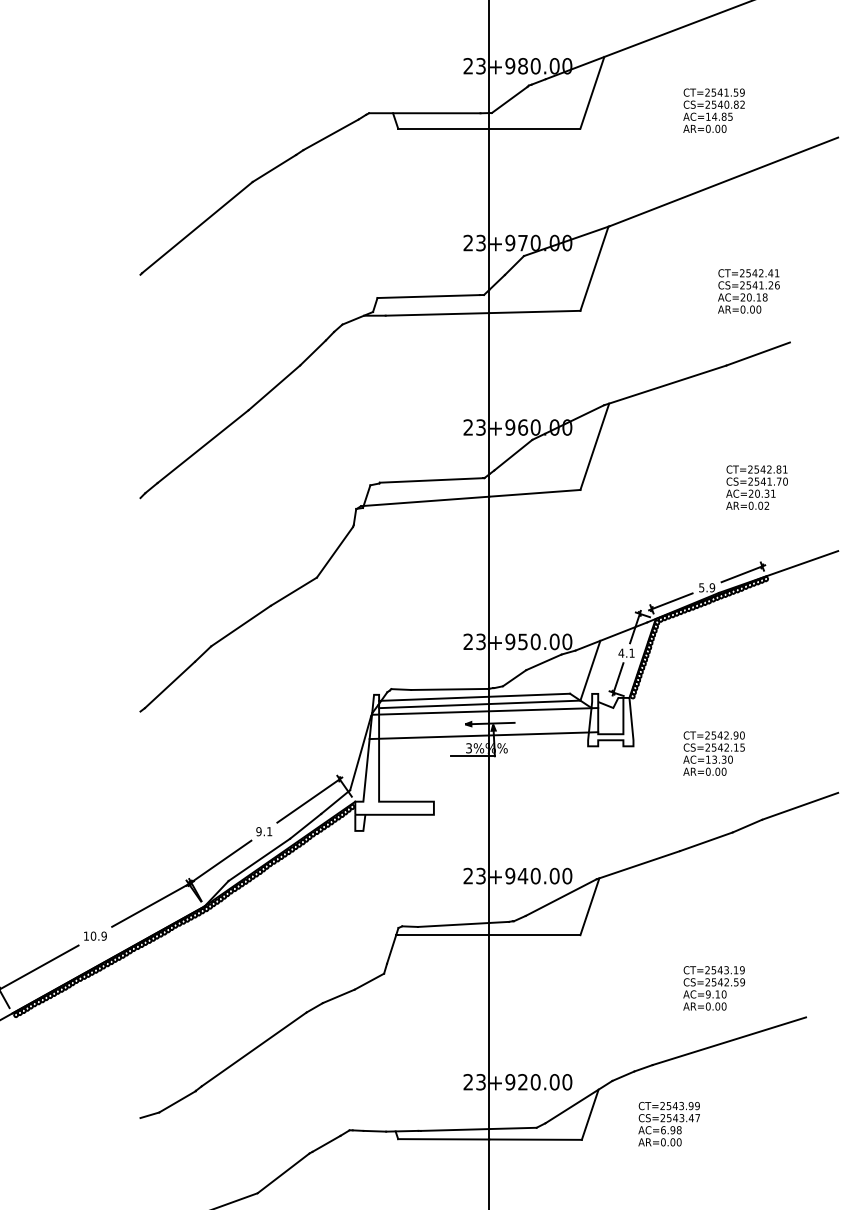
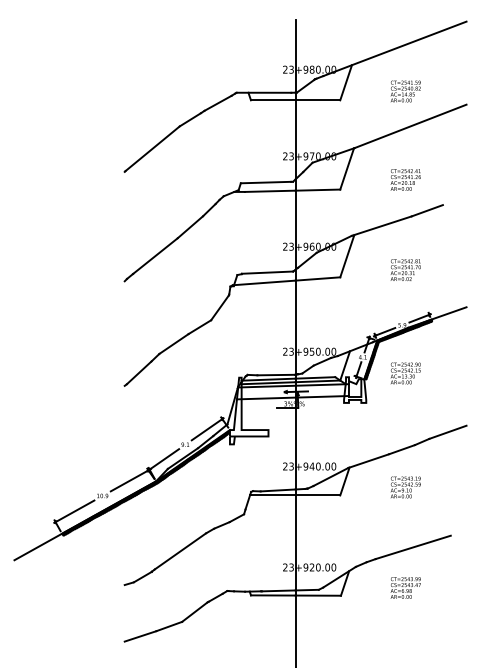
text: (748, 290) -> (405, 179), moved
text: (756, 486) -> (405, 269), moved
text: (713, 753) -> (405, 373), moved
text: (713, 988) -> (405, 487), moved
text: (668, 1123) -> (405, 587), moved

